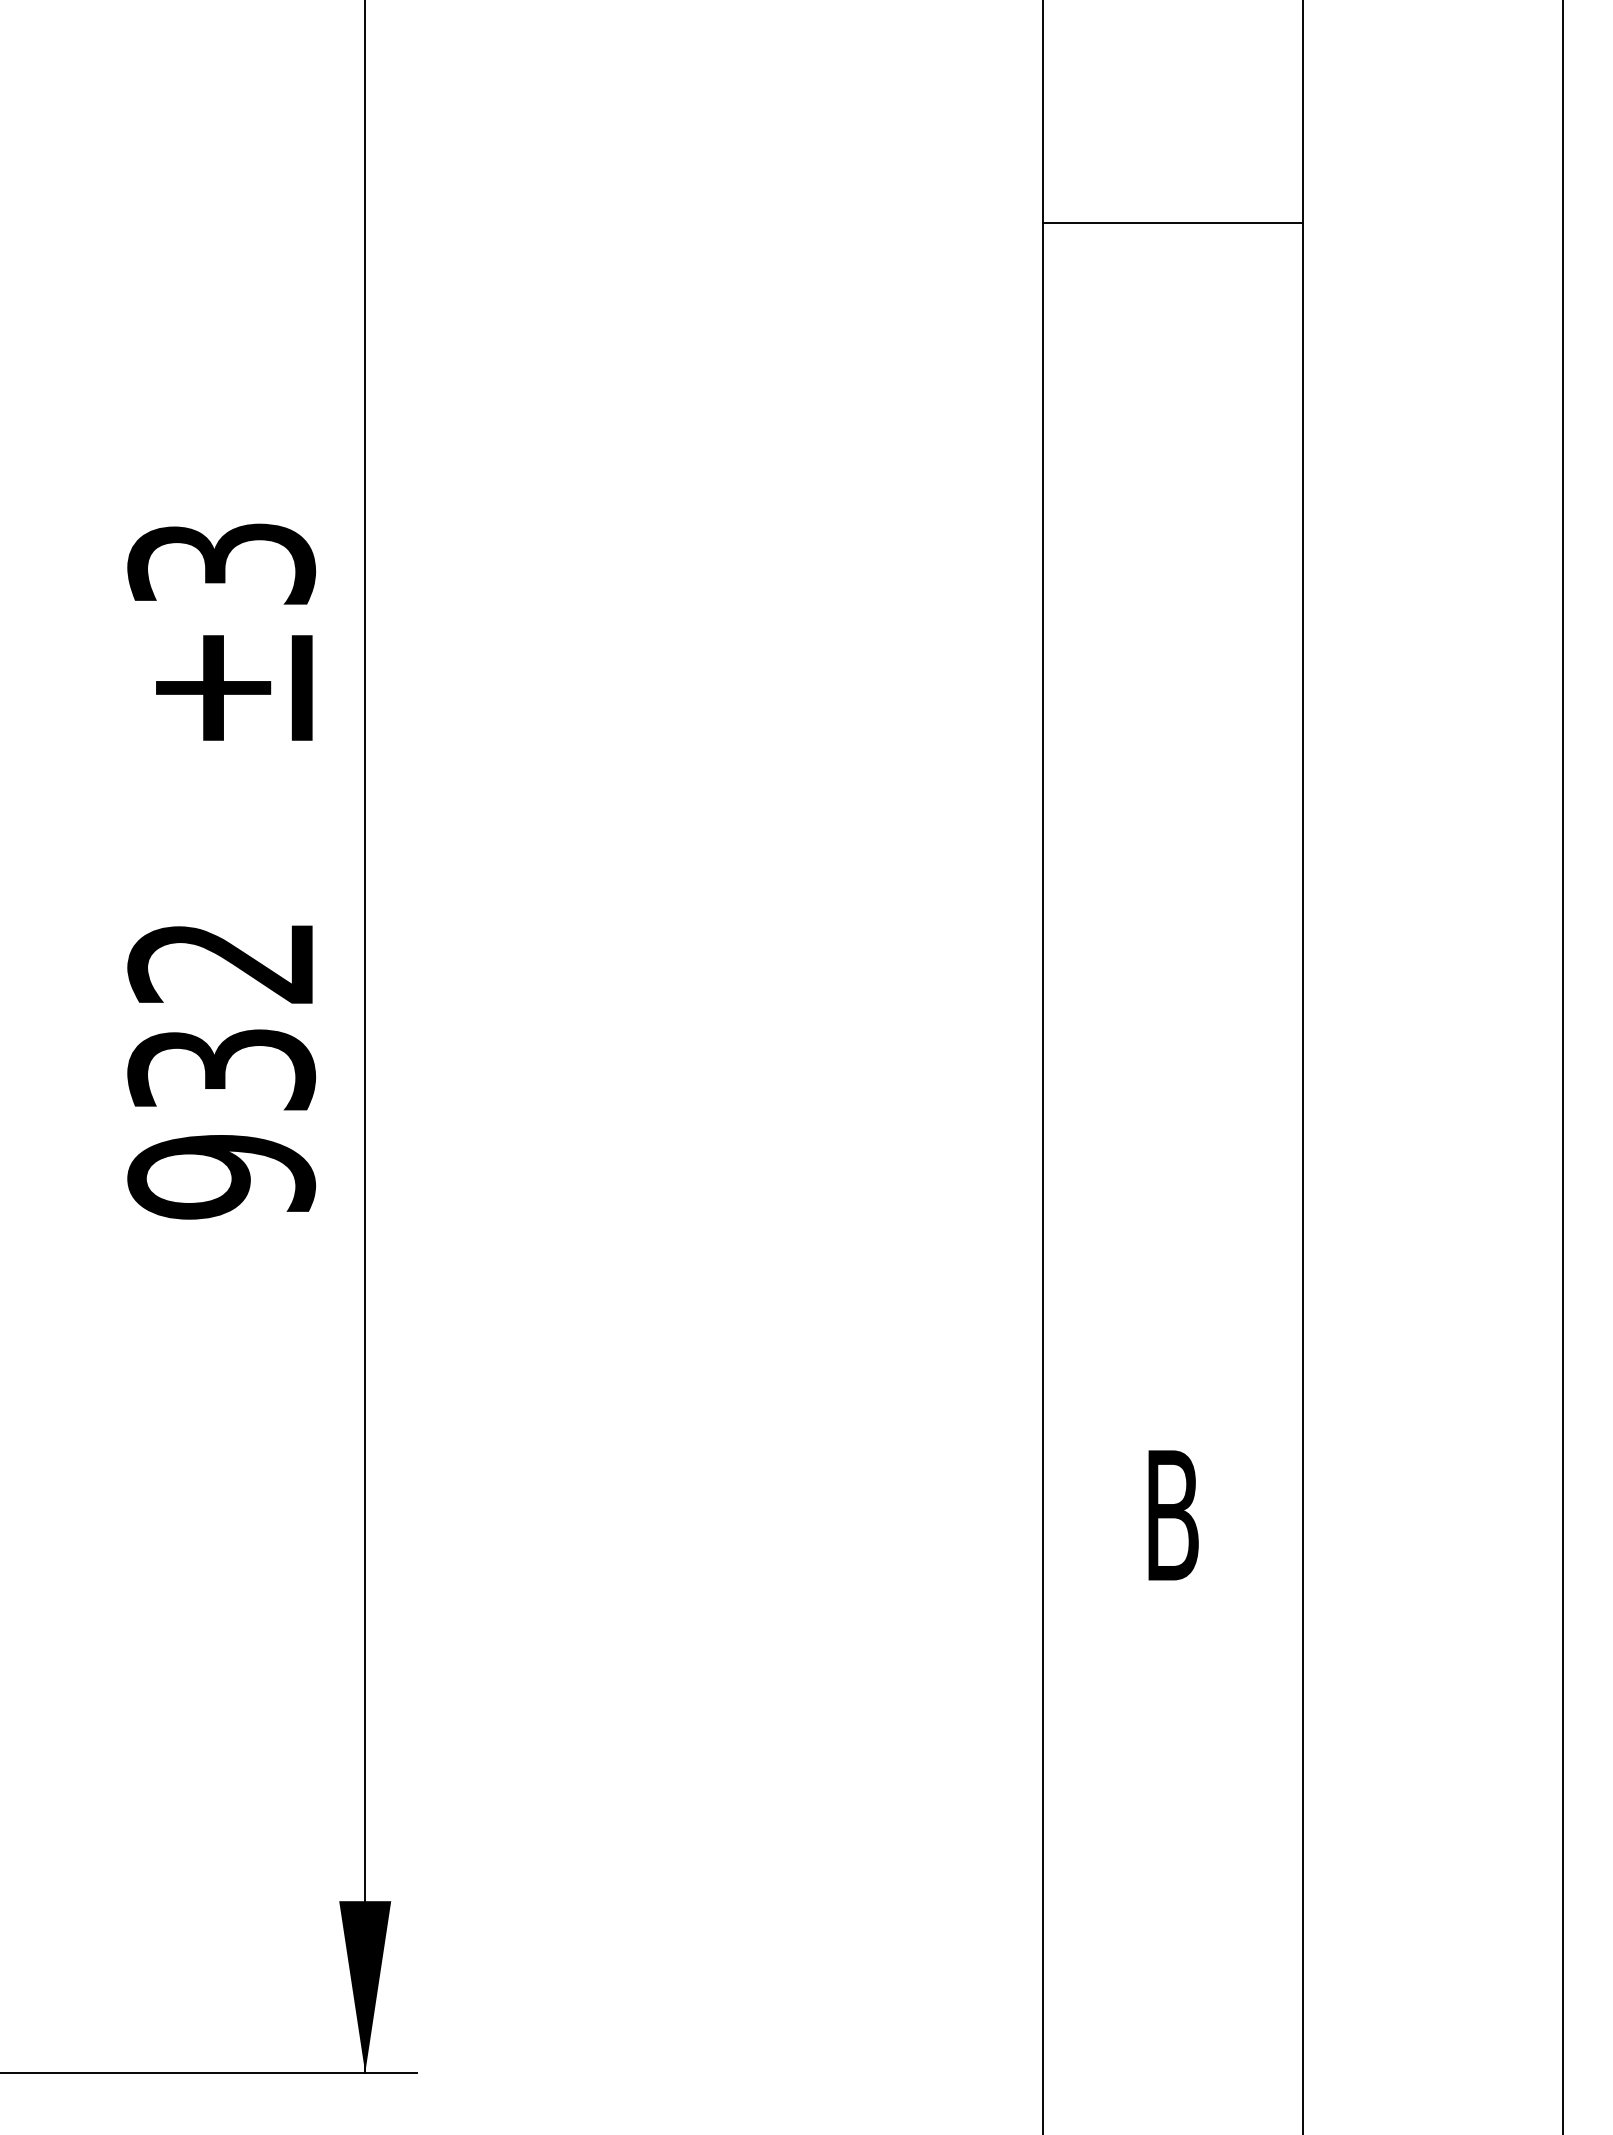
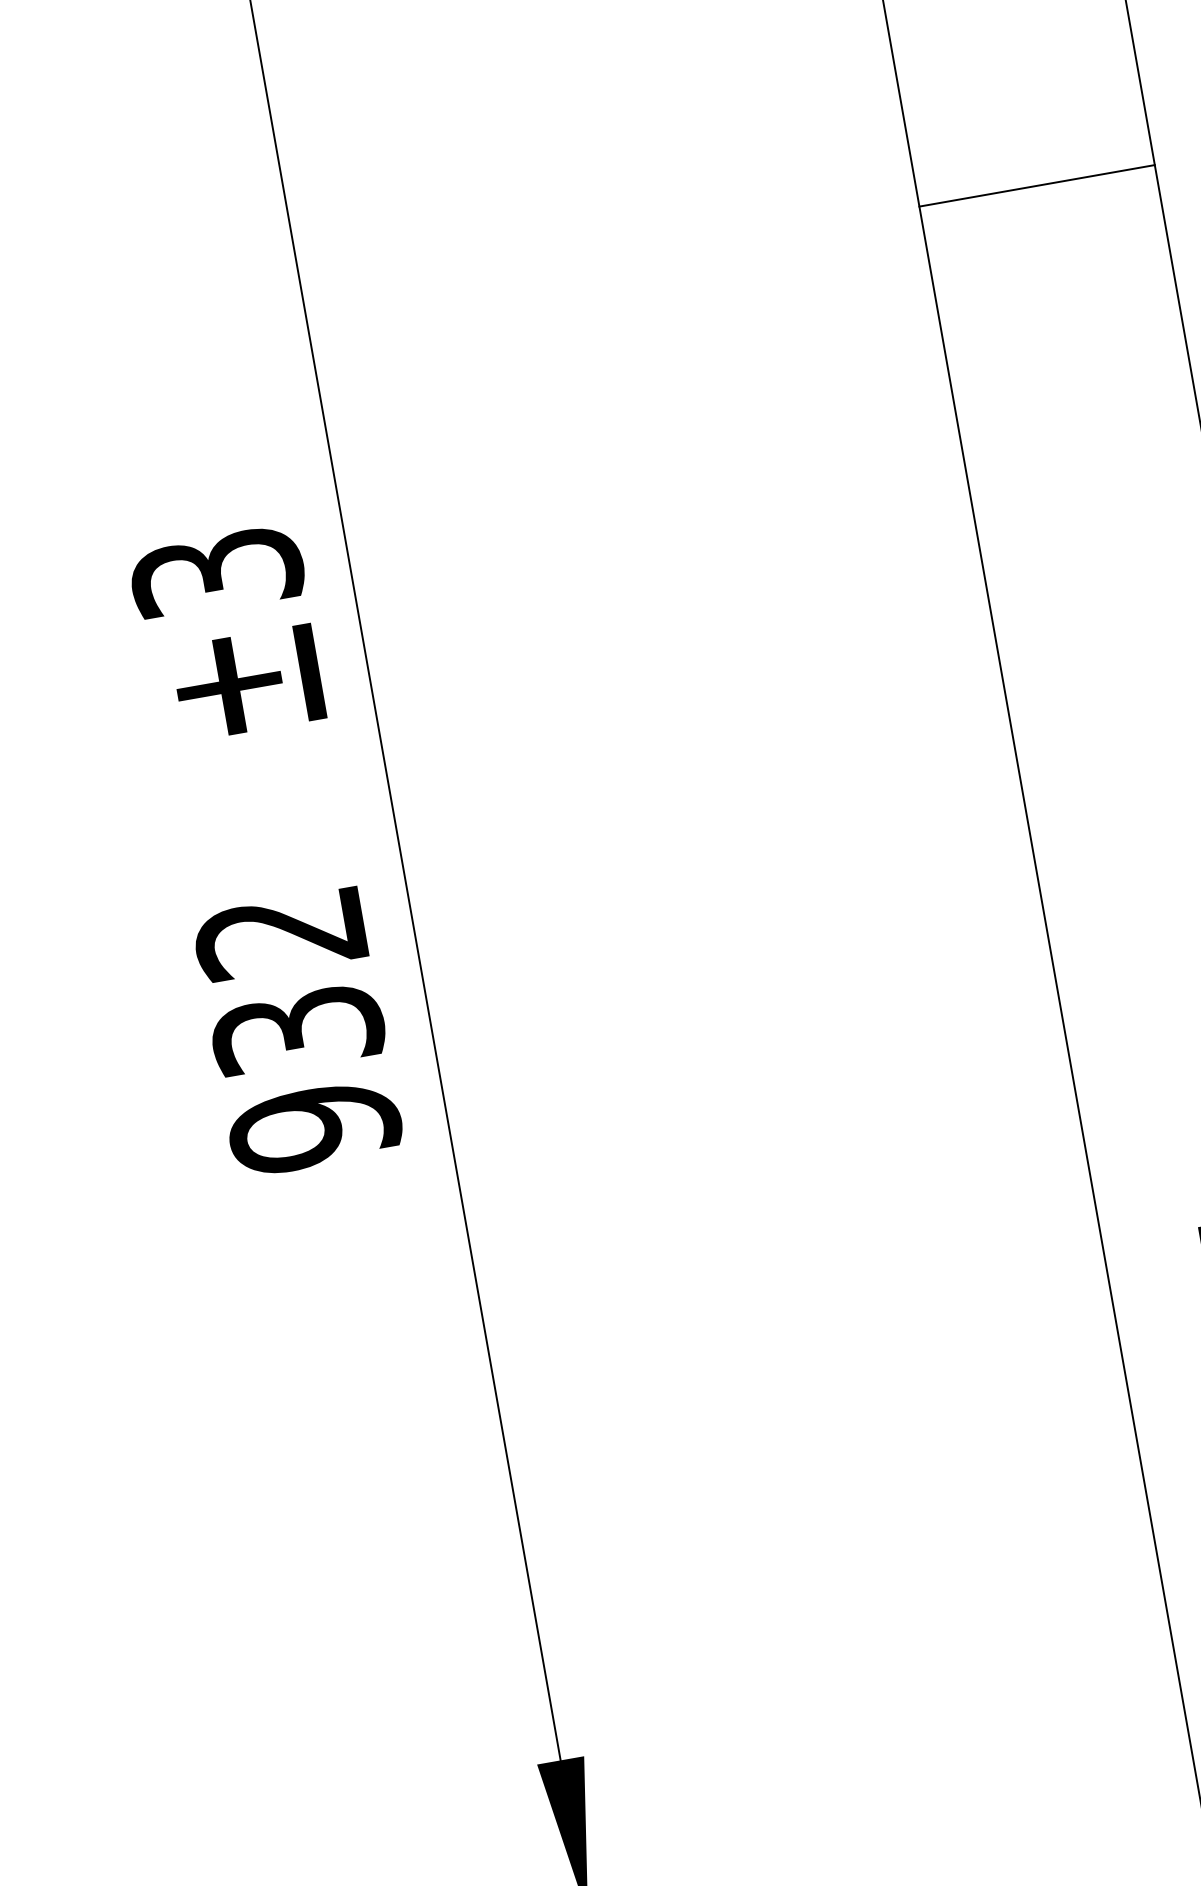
line: (1173, 223) -> (1037, 185), moved

